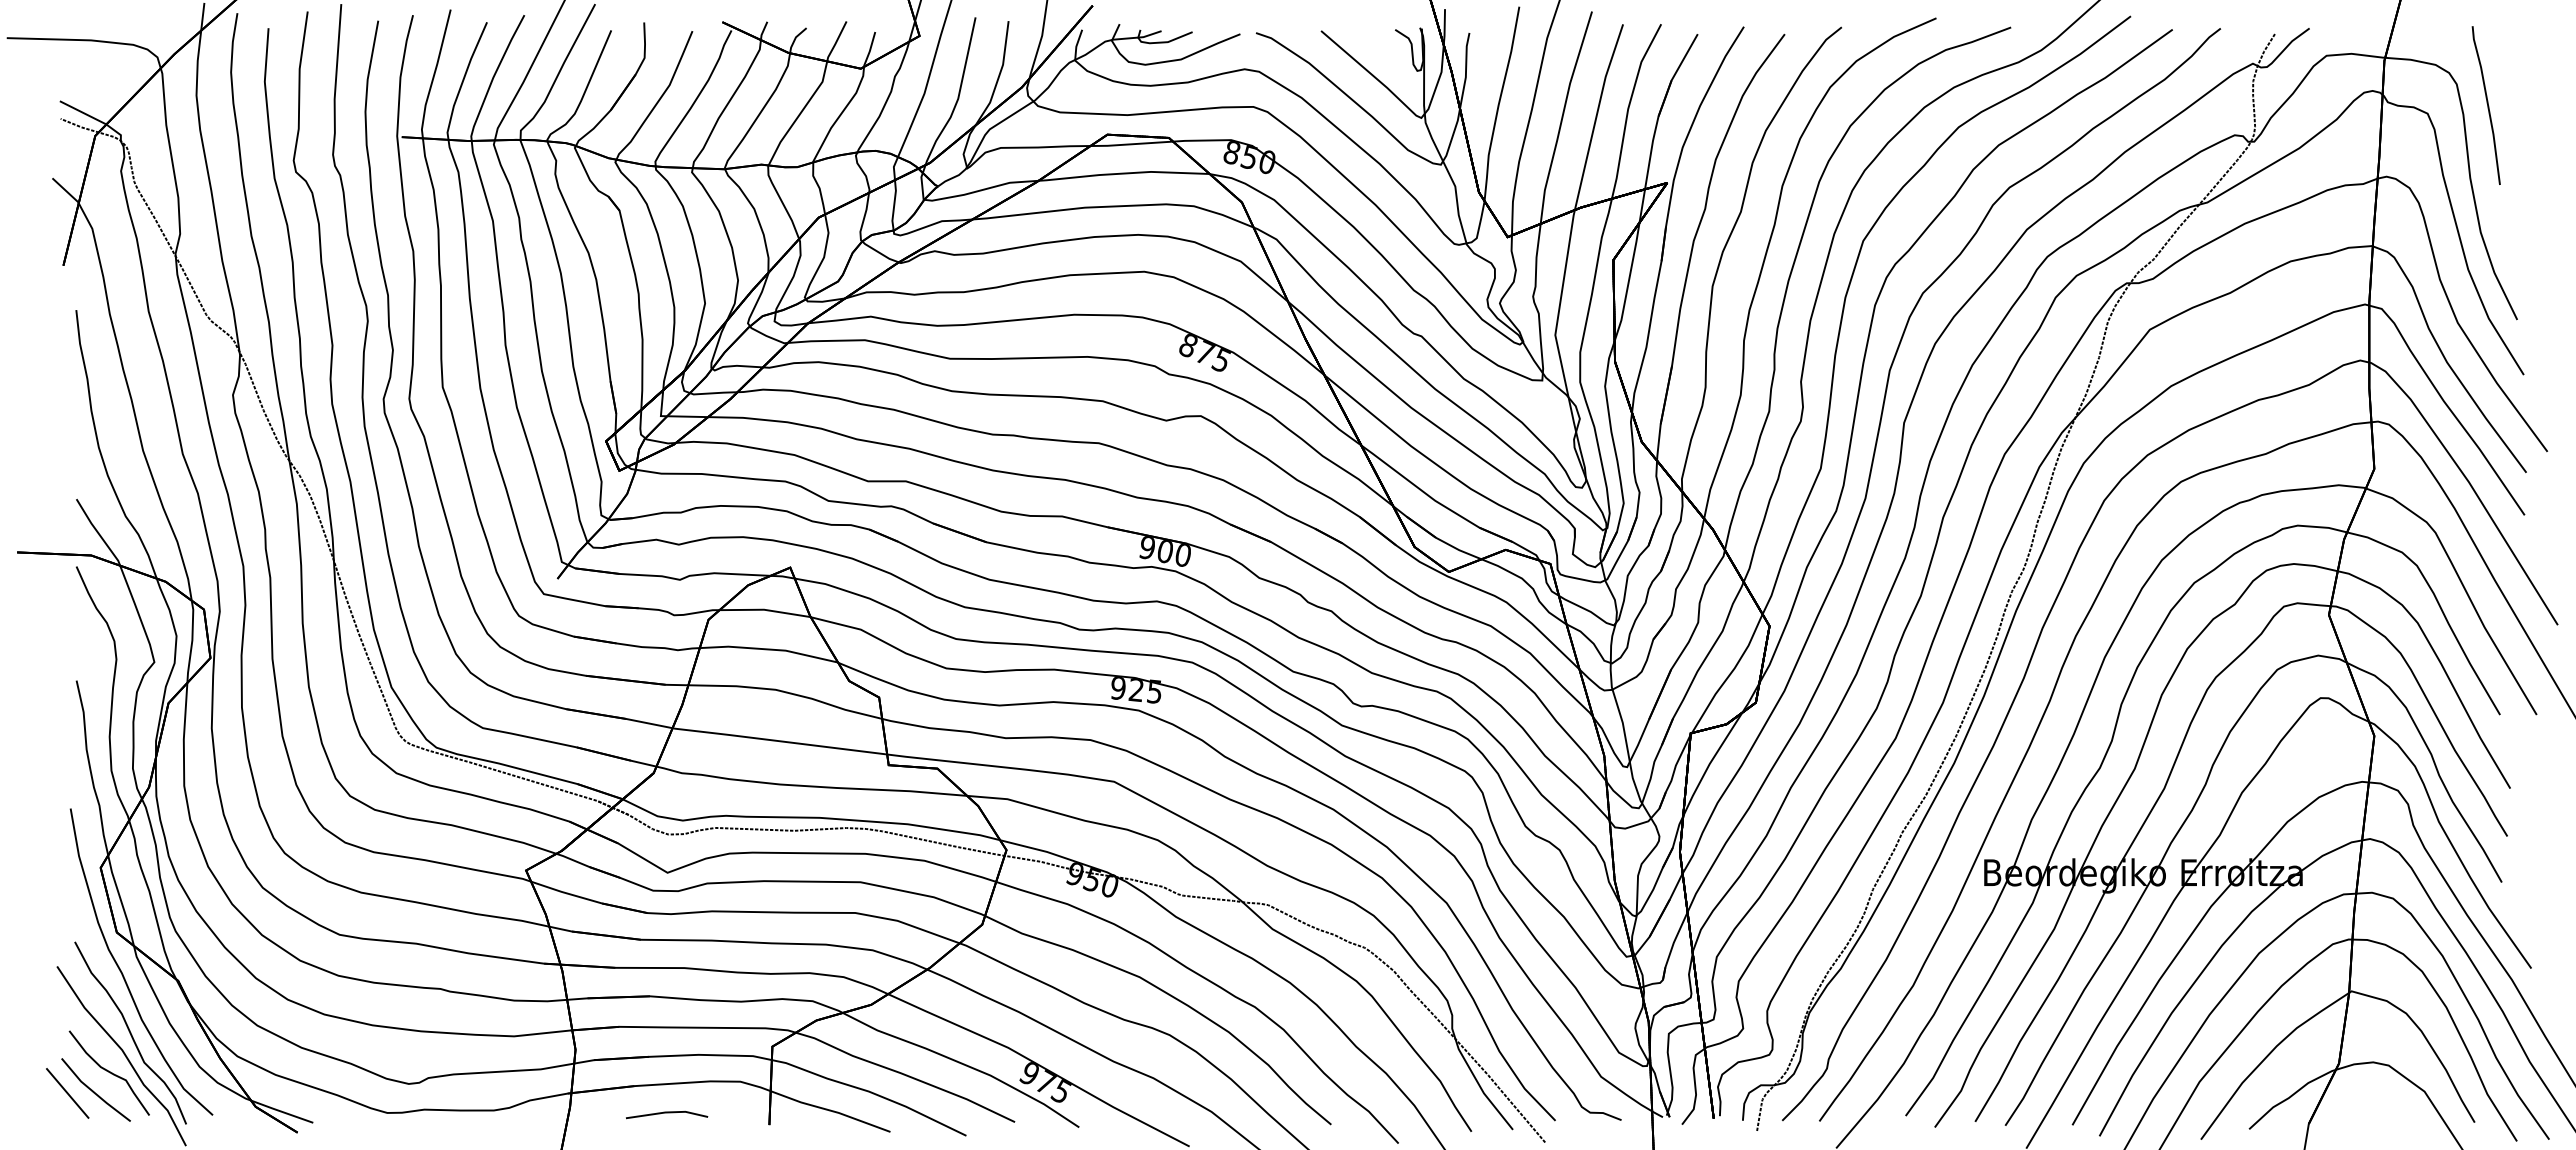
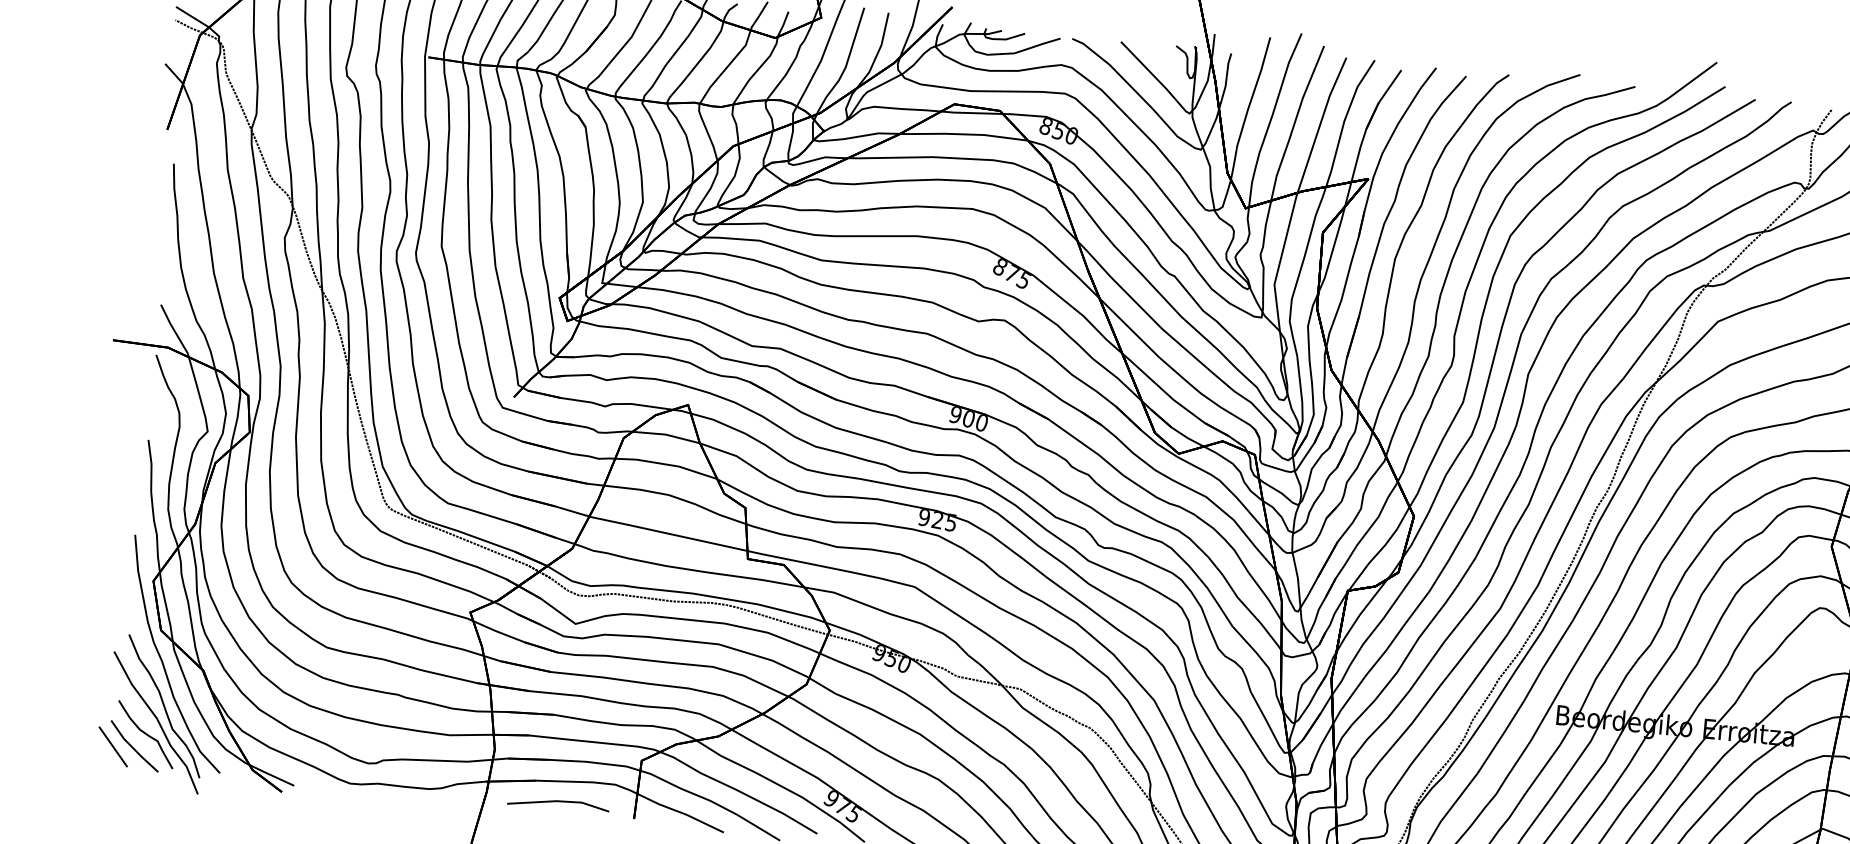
part: (666, 1114) -> (558, 804), size x1.67

